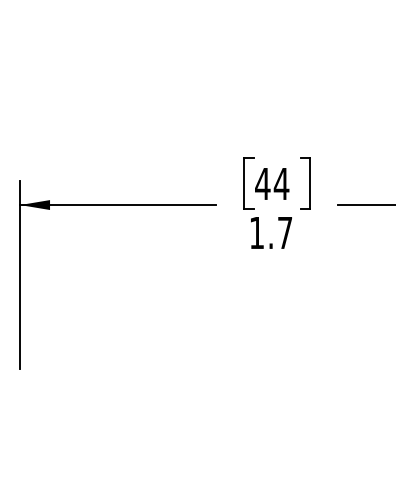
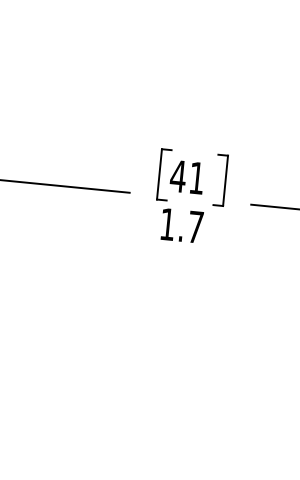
text: (281, 183) -> (196, 177), 44 -> 41

